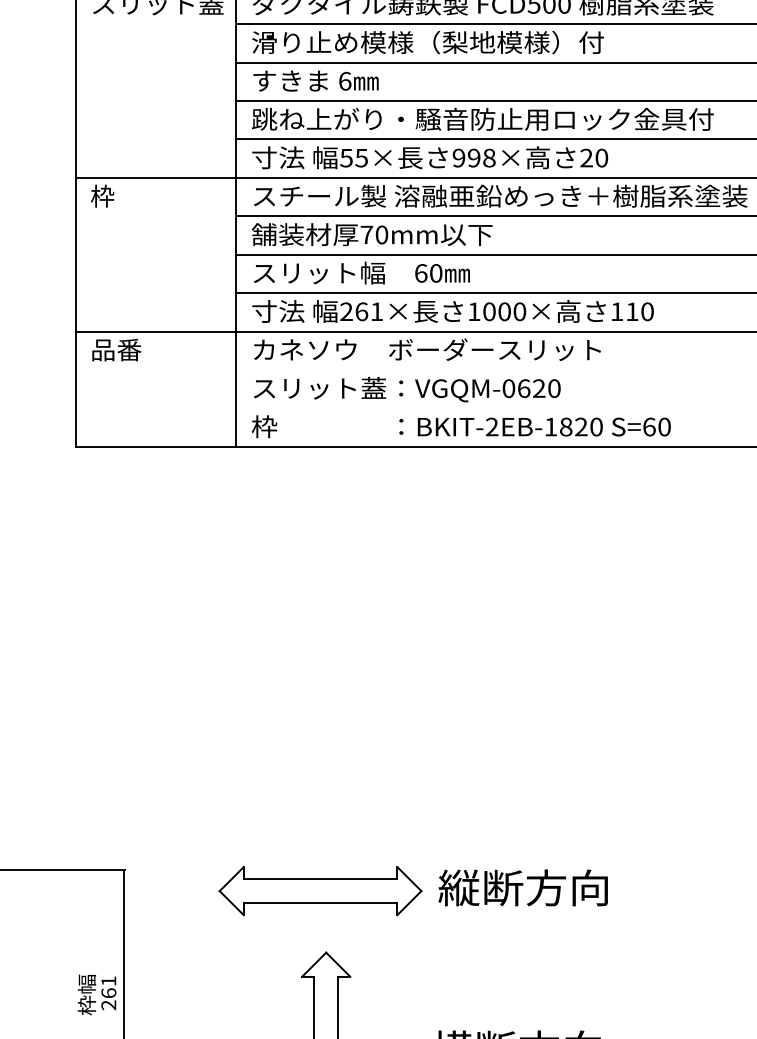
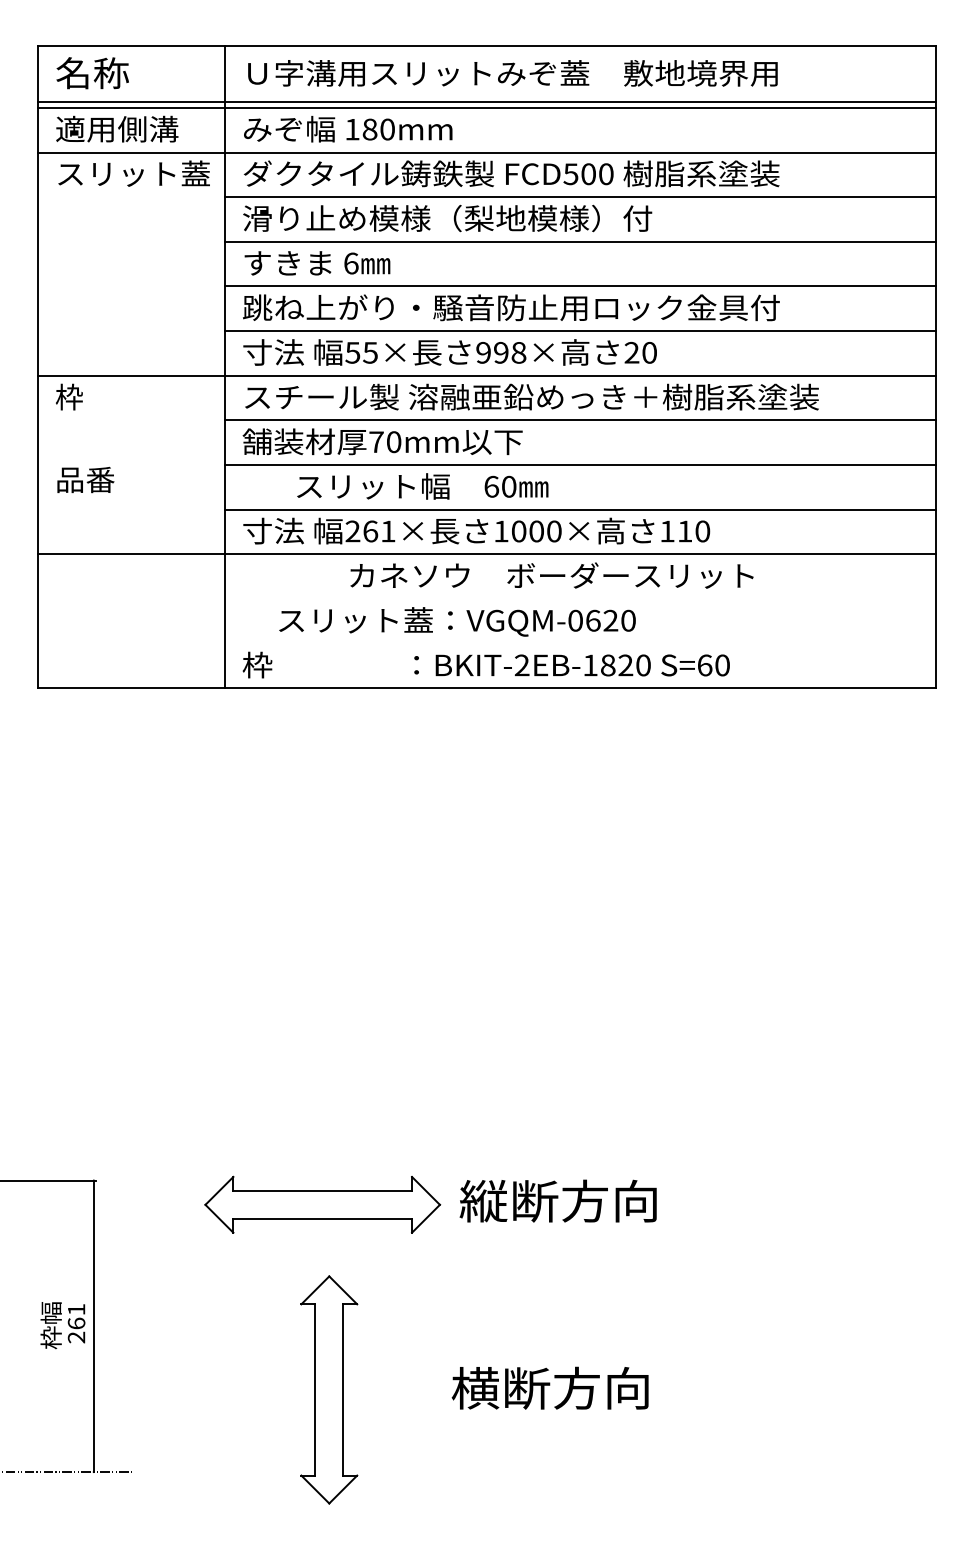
text: (361, 273) -> (422, 486), moved
text: (116, 349) -> (85, 479), moved
text: (427, 349) -> (551, 575), moved
text: (407, 389) -> (457, 621), moved

